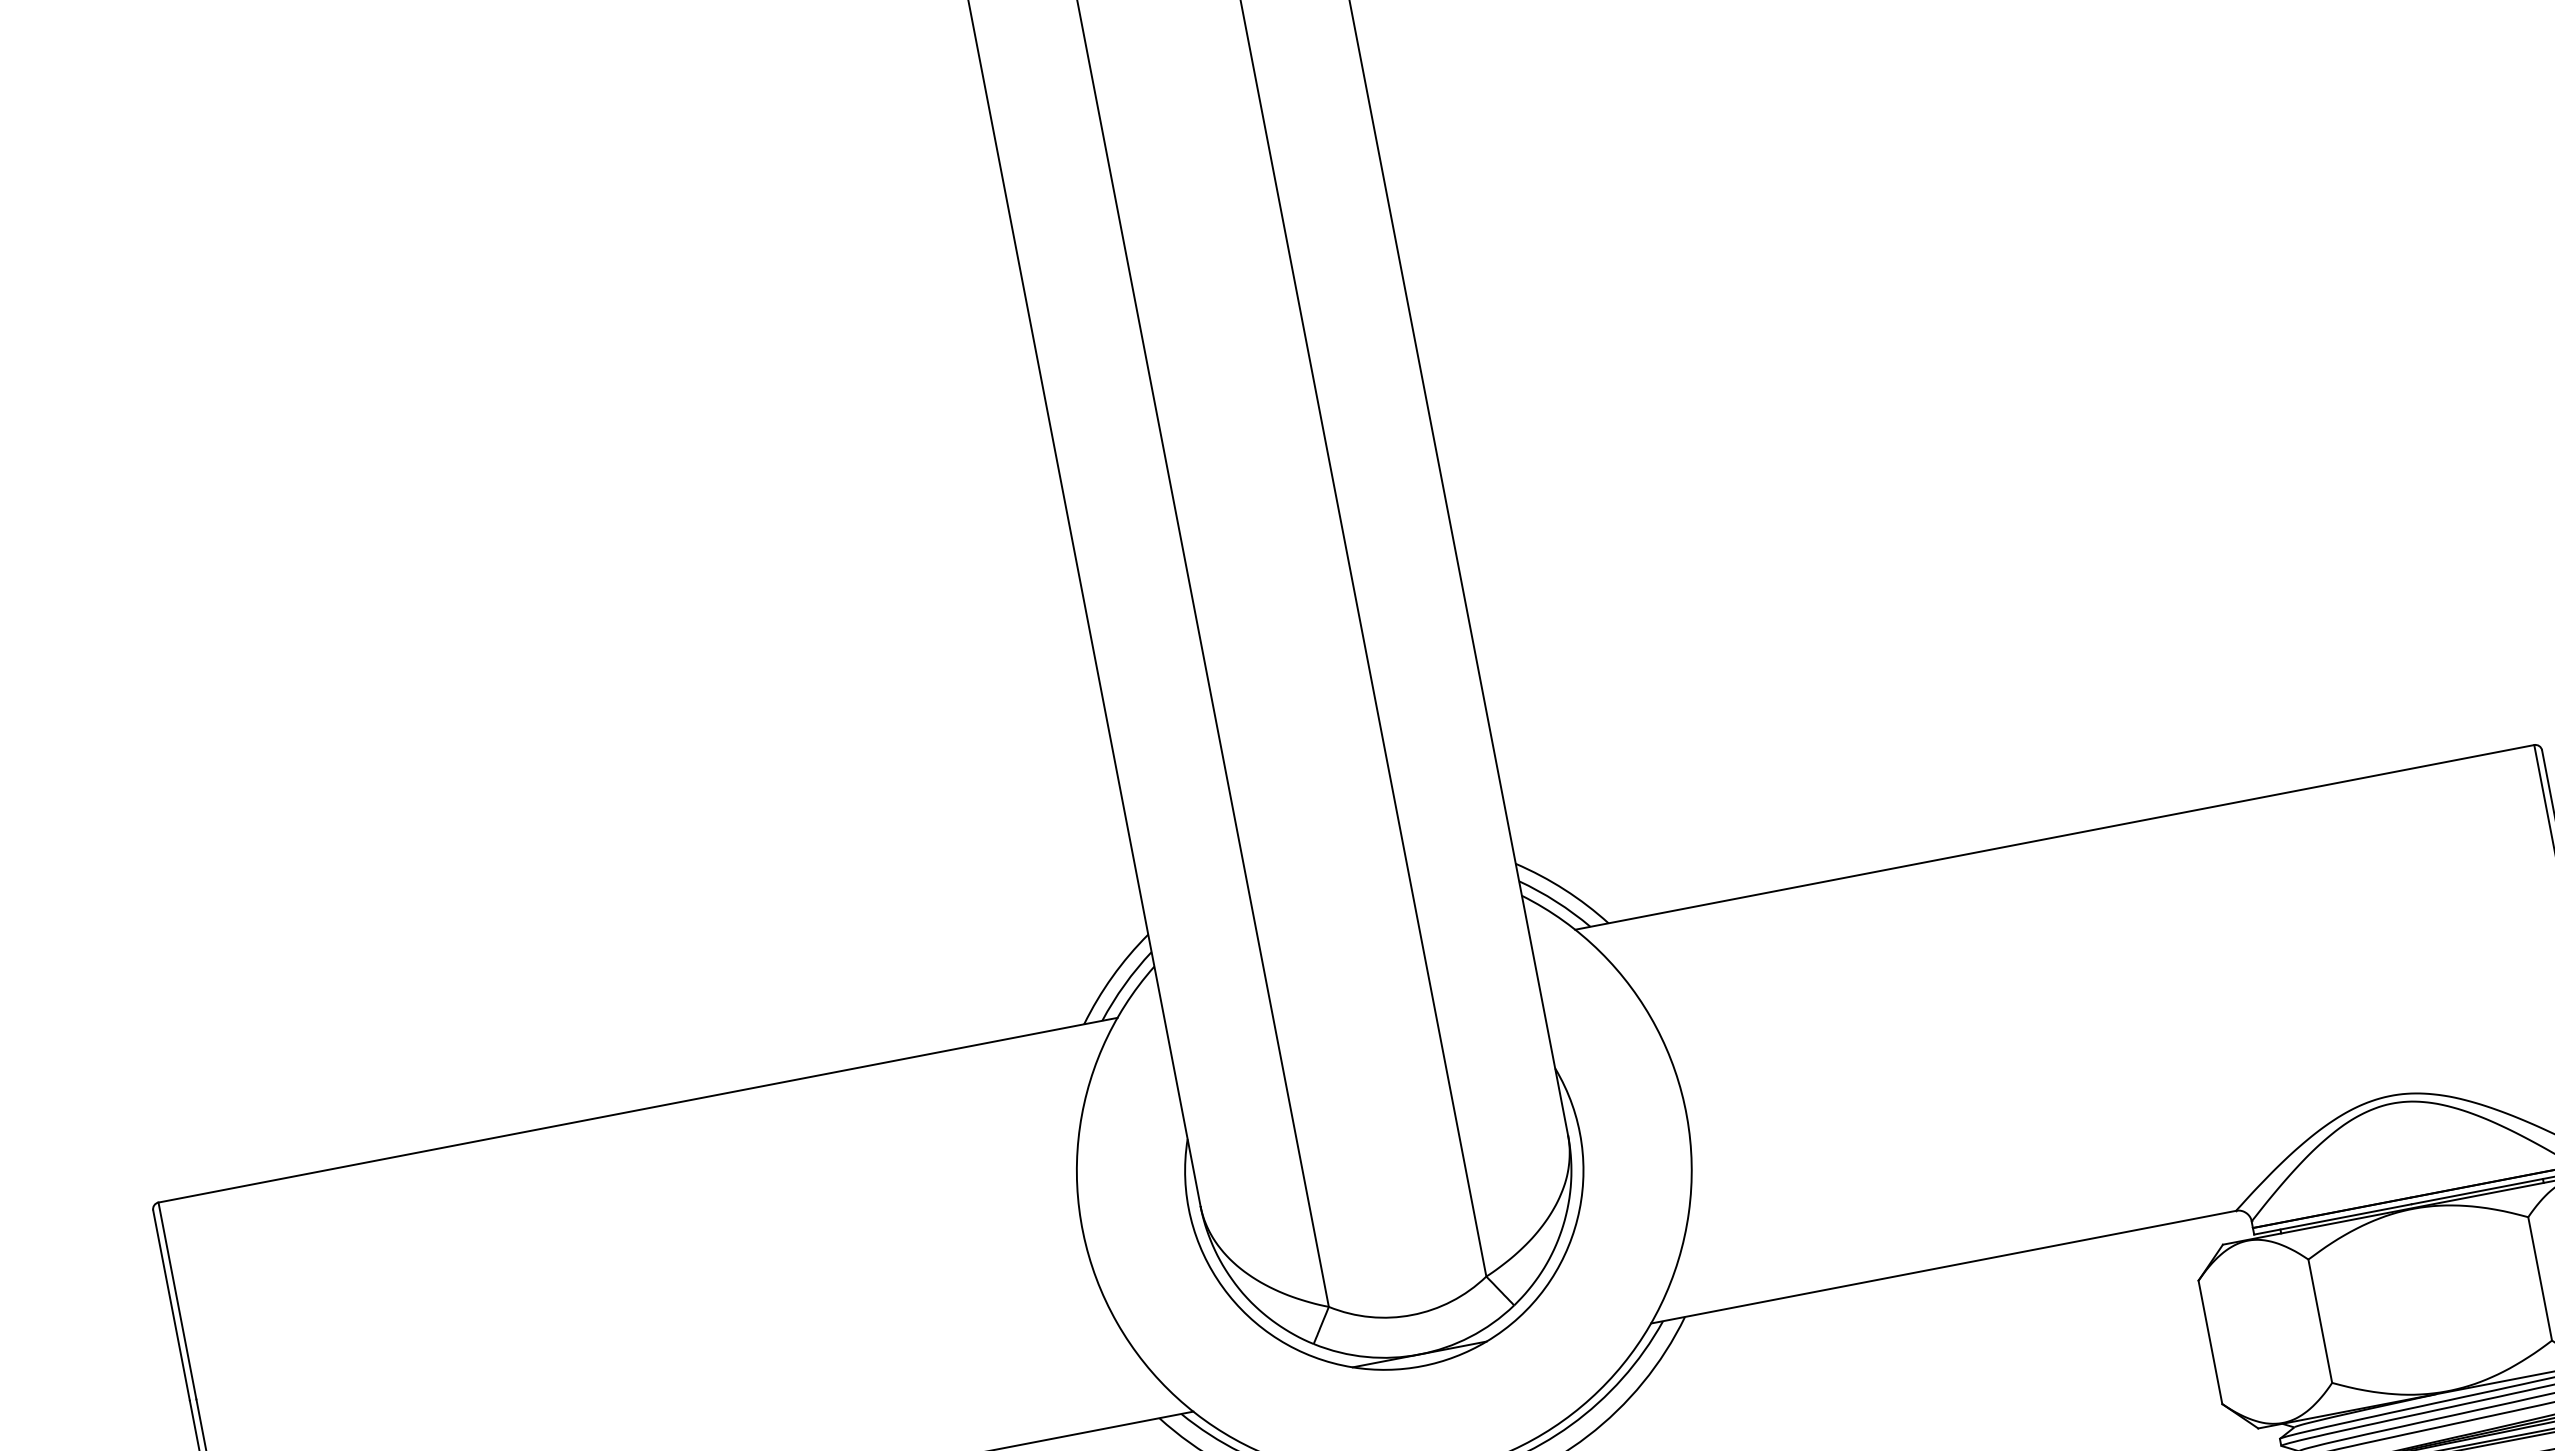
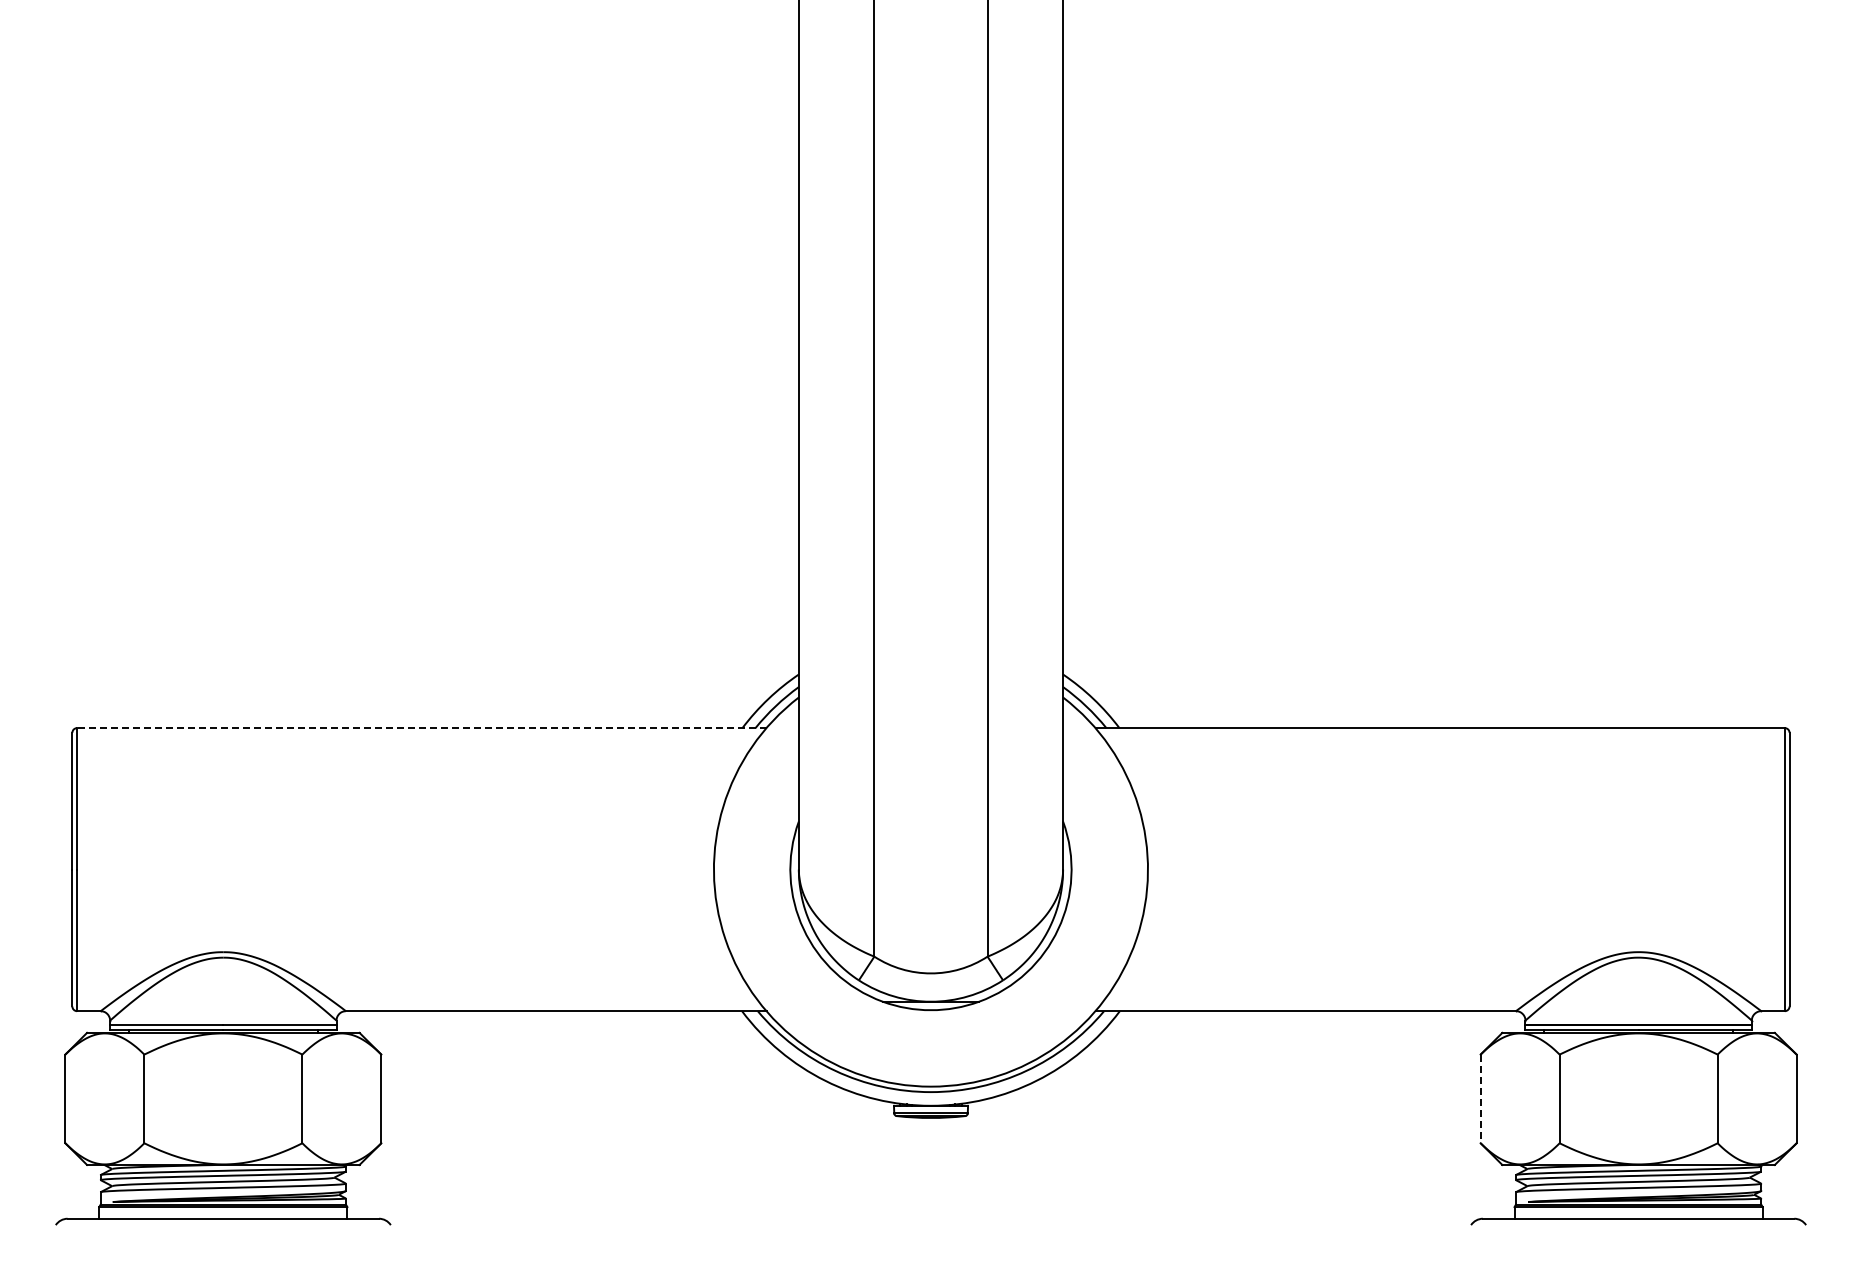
line: (637, 1110) -> (421, 728), solid -> dashed
line: (2210, 1343) -> (1480, 1099), solid -> dashed

